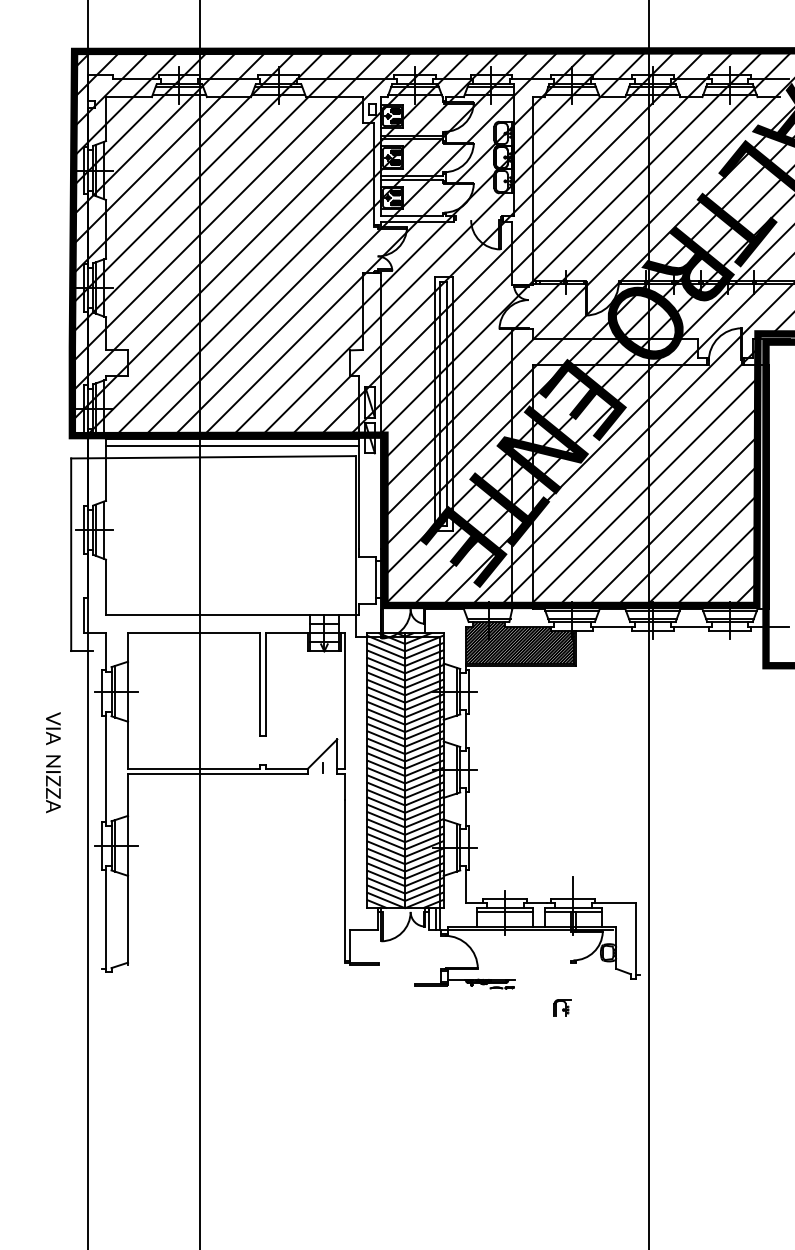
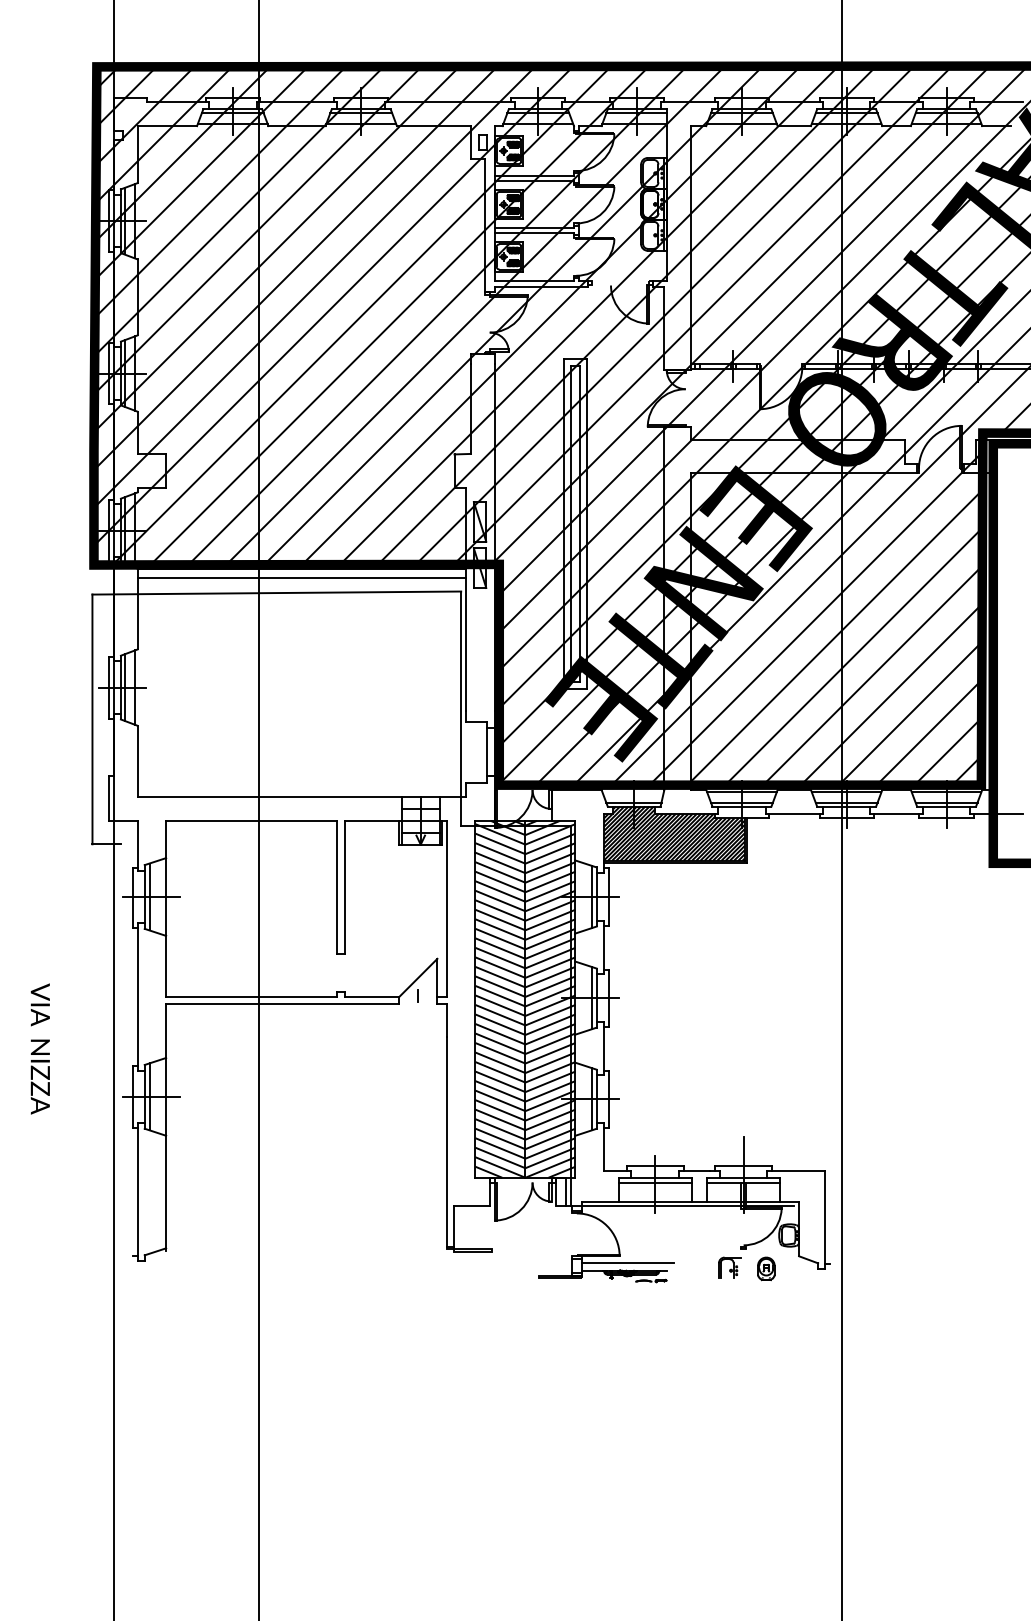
text: (52, 762) -> (39, 1048), moved
line: (483, 974) -> (627, 1263), added
part: (591, 978) -> (766, 1268), added
part: (562, 1007) -> (729, 1267), moved

